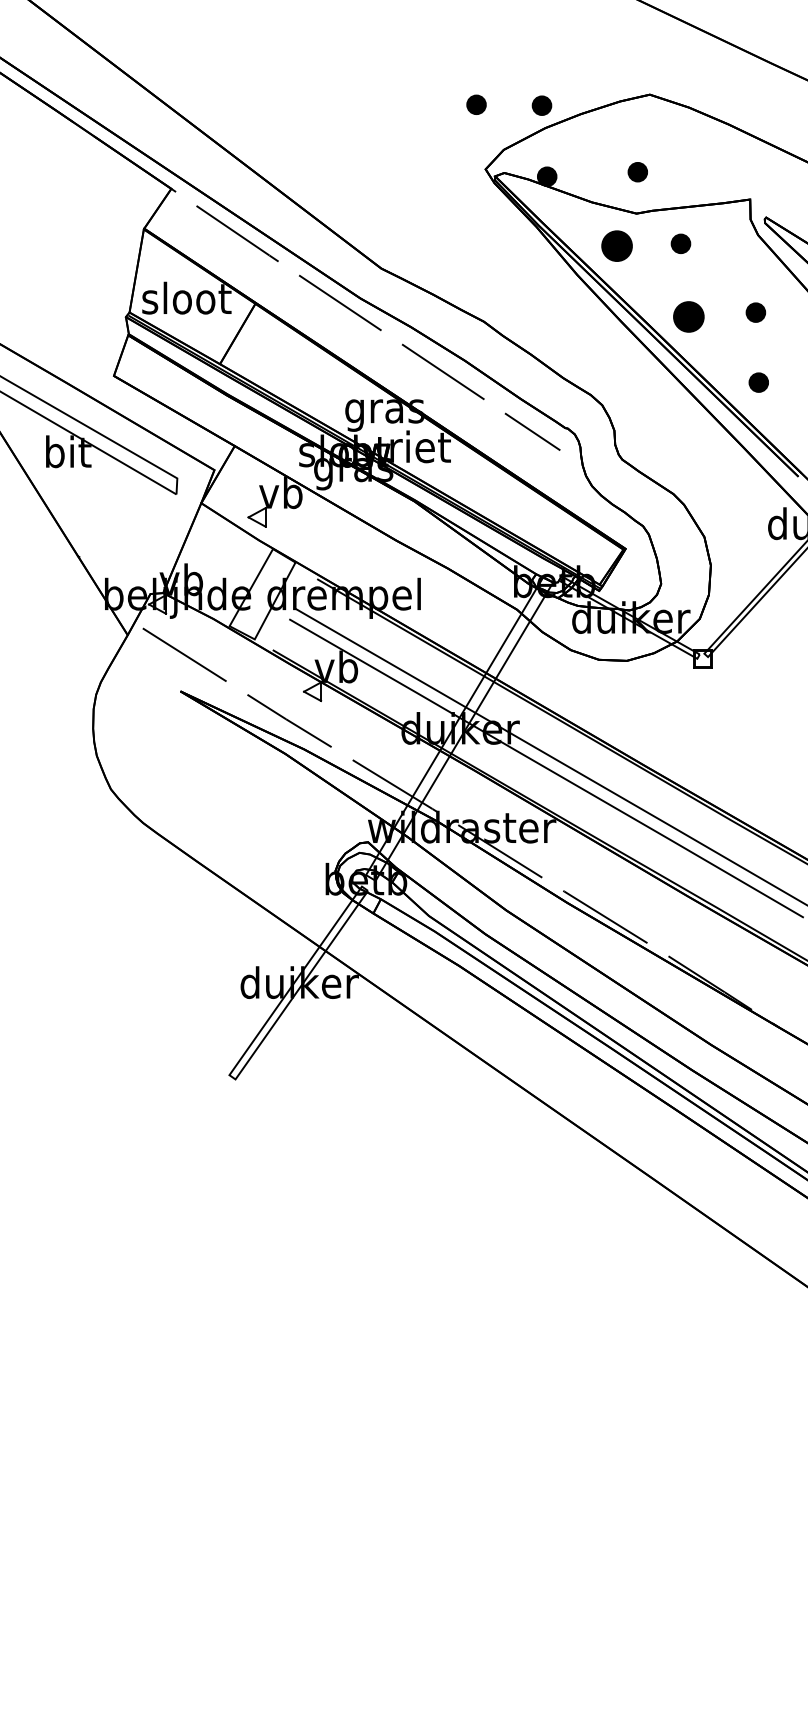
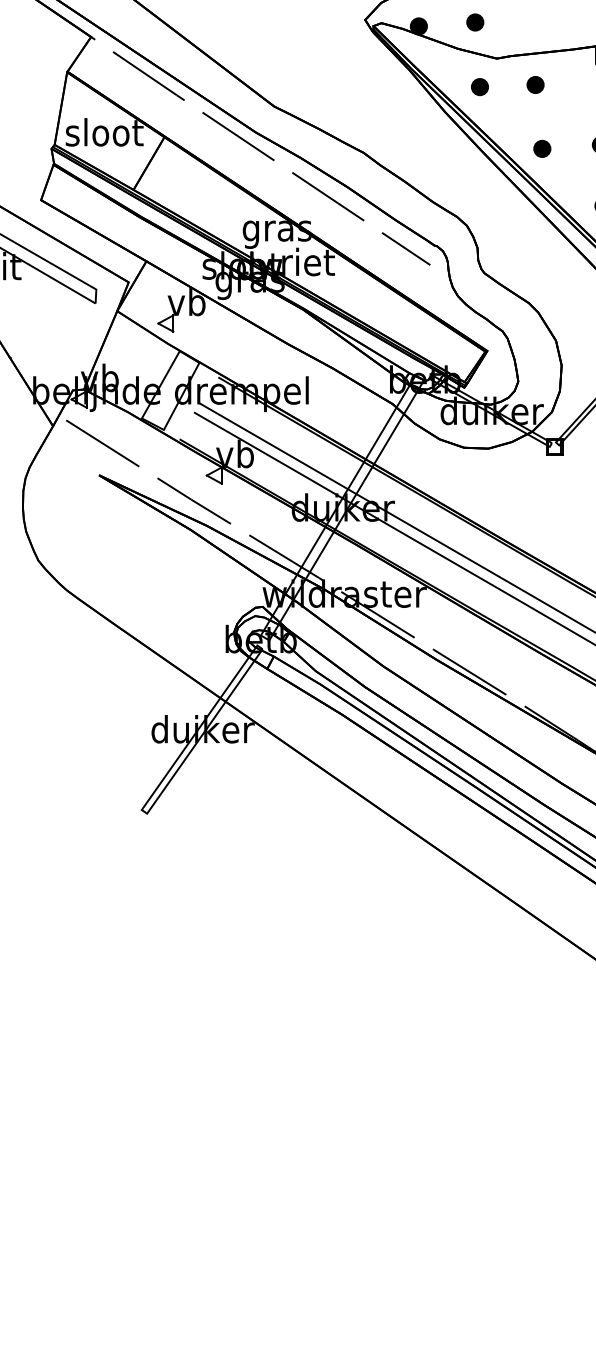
part: (637, 172) -> (474, 22), moved
part: (617, 246) -> (480, 87), size x0.62
part: (688, 317) -> (542, 149), size x0.62

